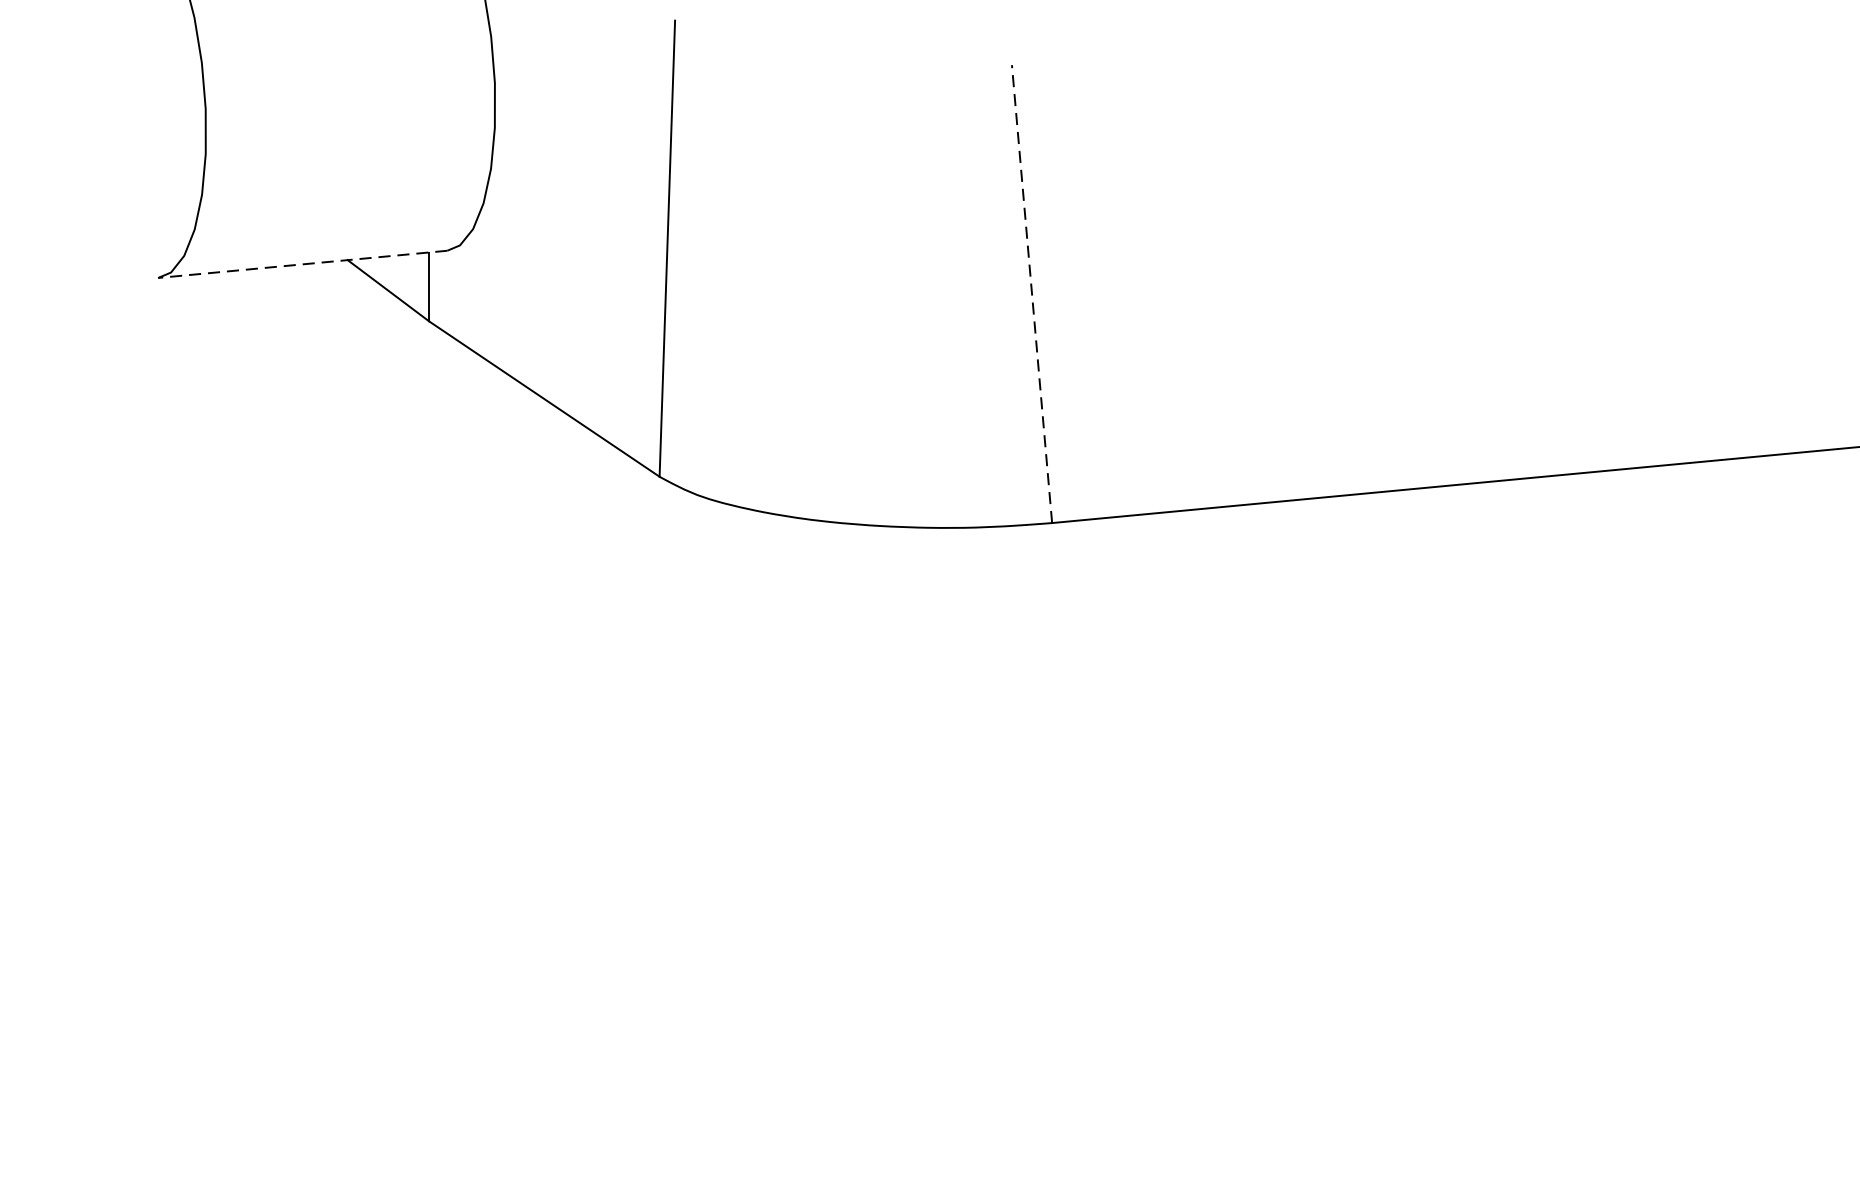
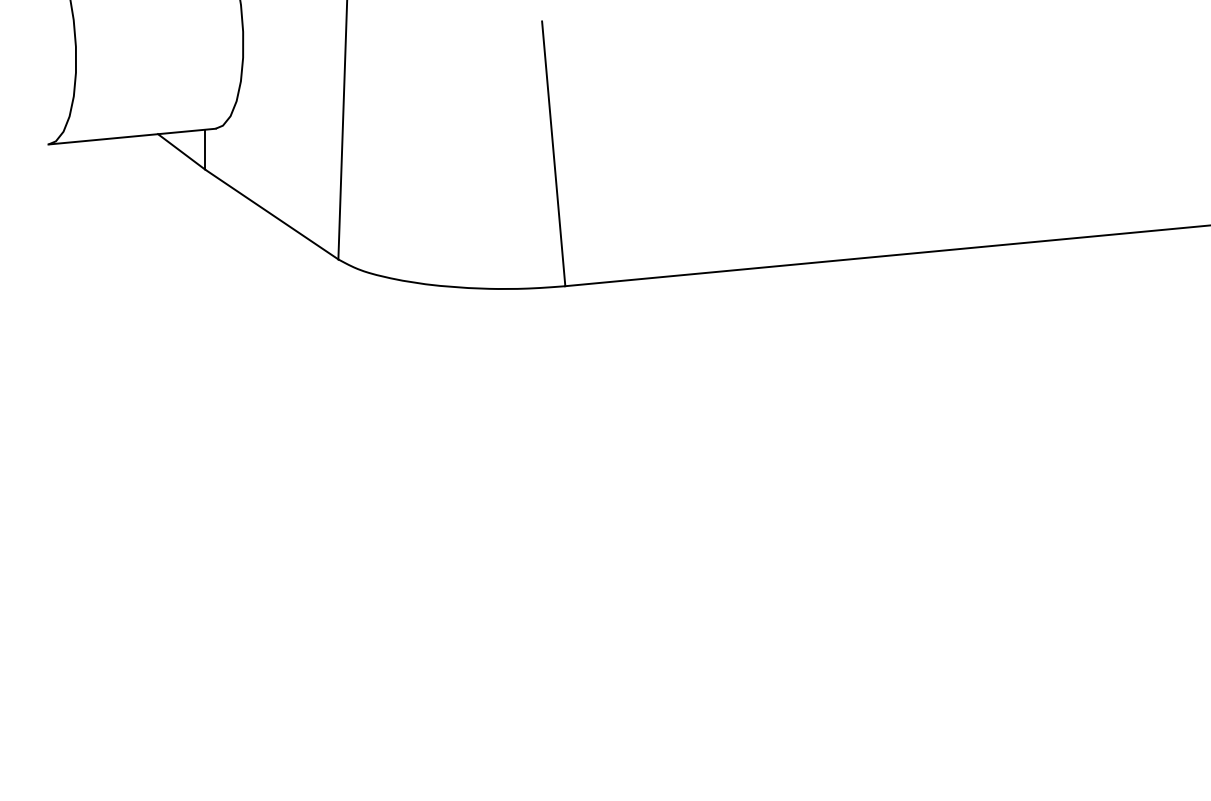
line: (303, 264) -> (132, 136), dashed -> solid
line: (1031, 293) -> (553, 153), dashed -> solid

